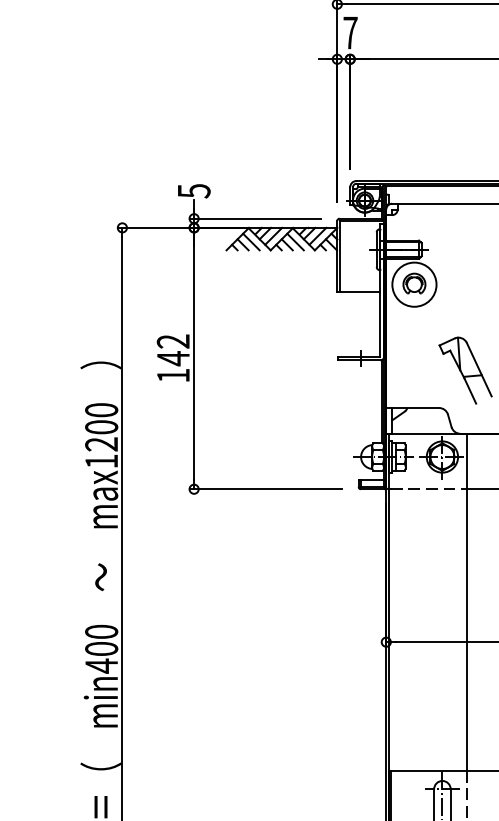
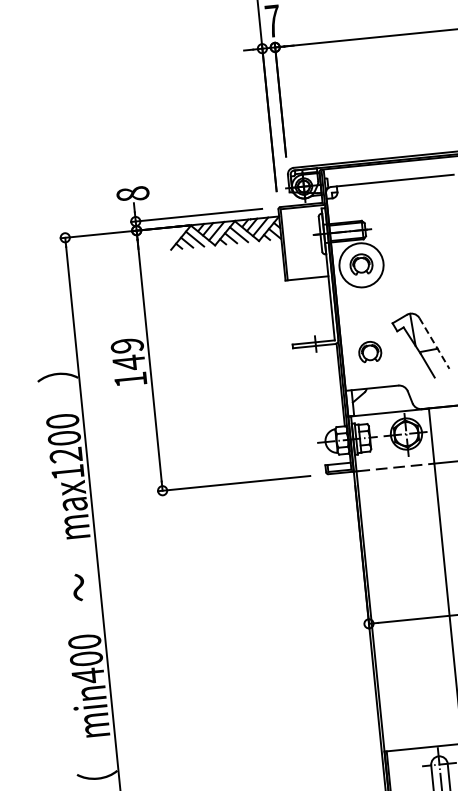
text: (193, 191) -> (132, 194), 5 -> 8
text: (173, 341) -> (127, 345), 142 -> 149
line: (479, 370) -> (434, 344), solid -> dashed
part: (414, 371) -> (370, 351), added

